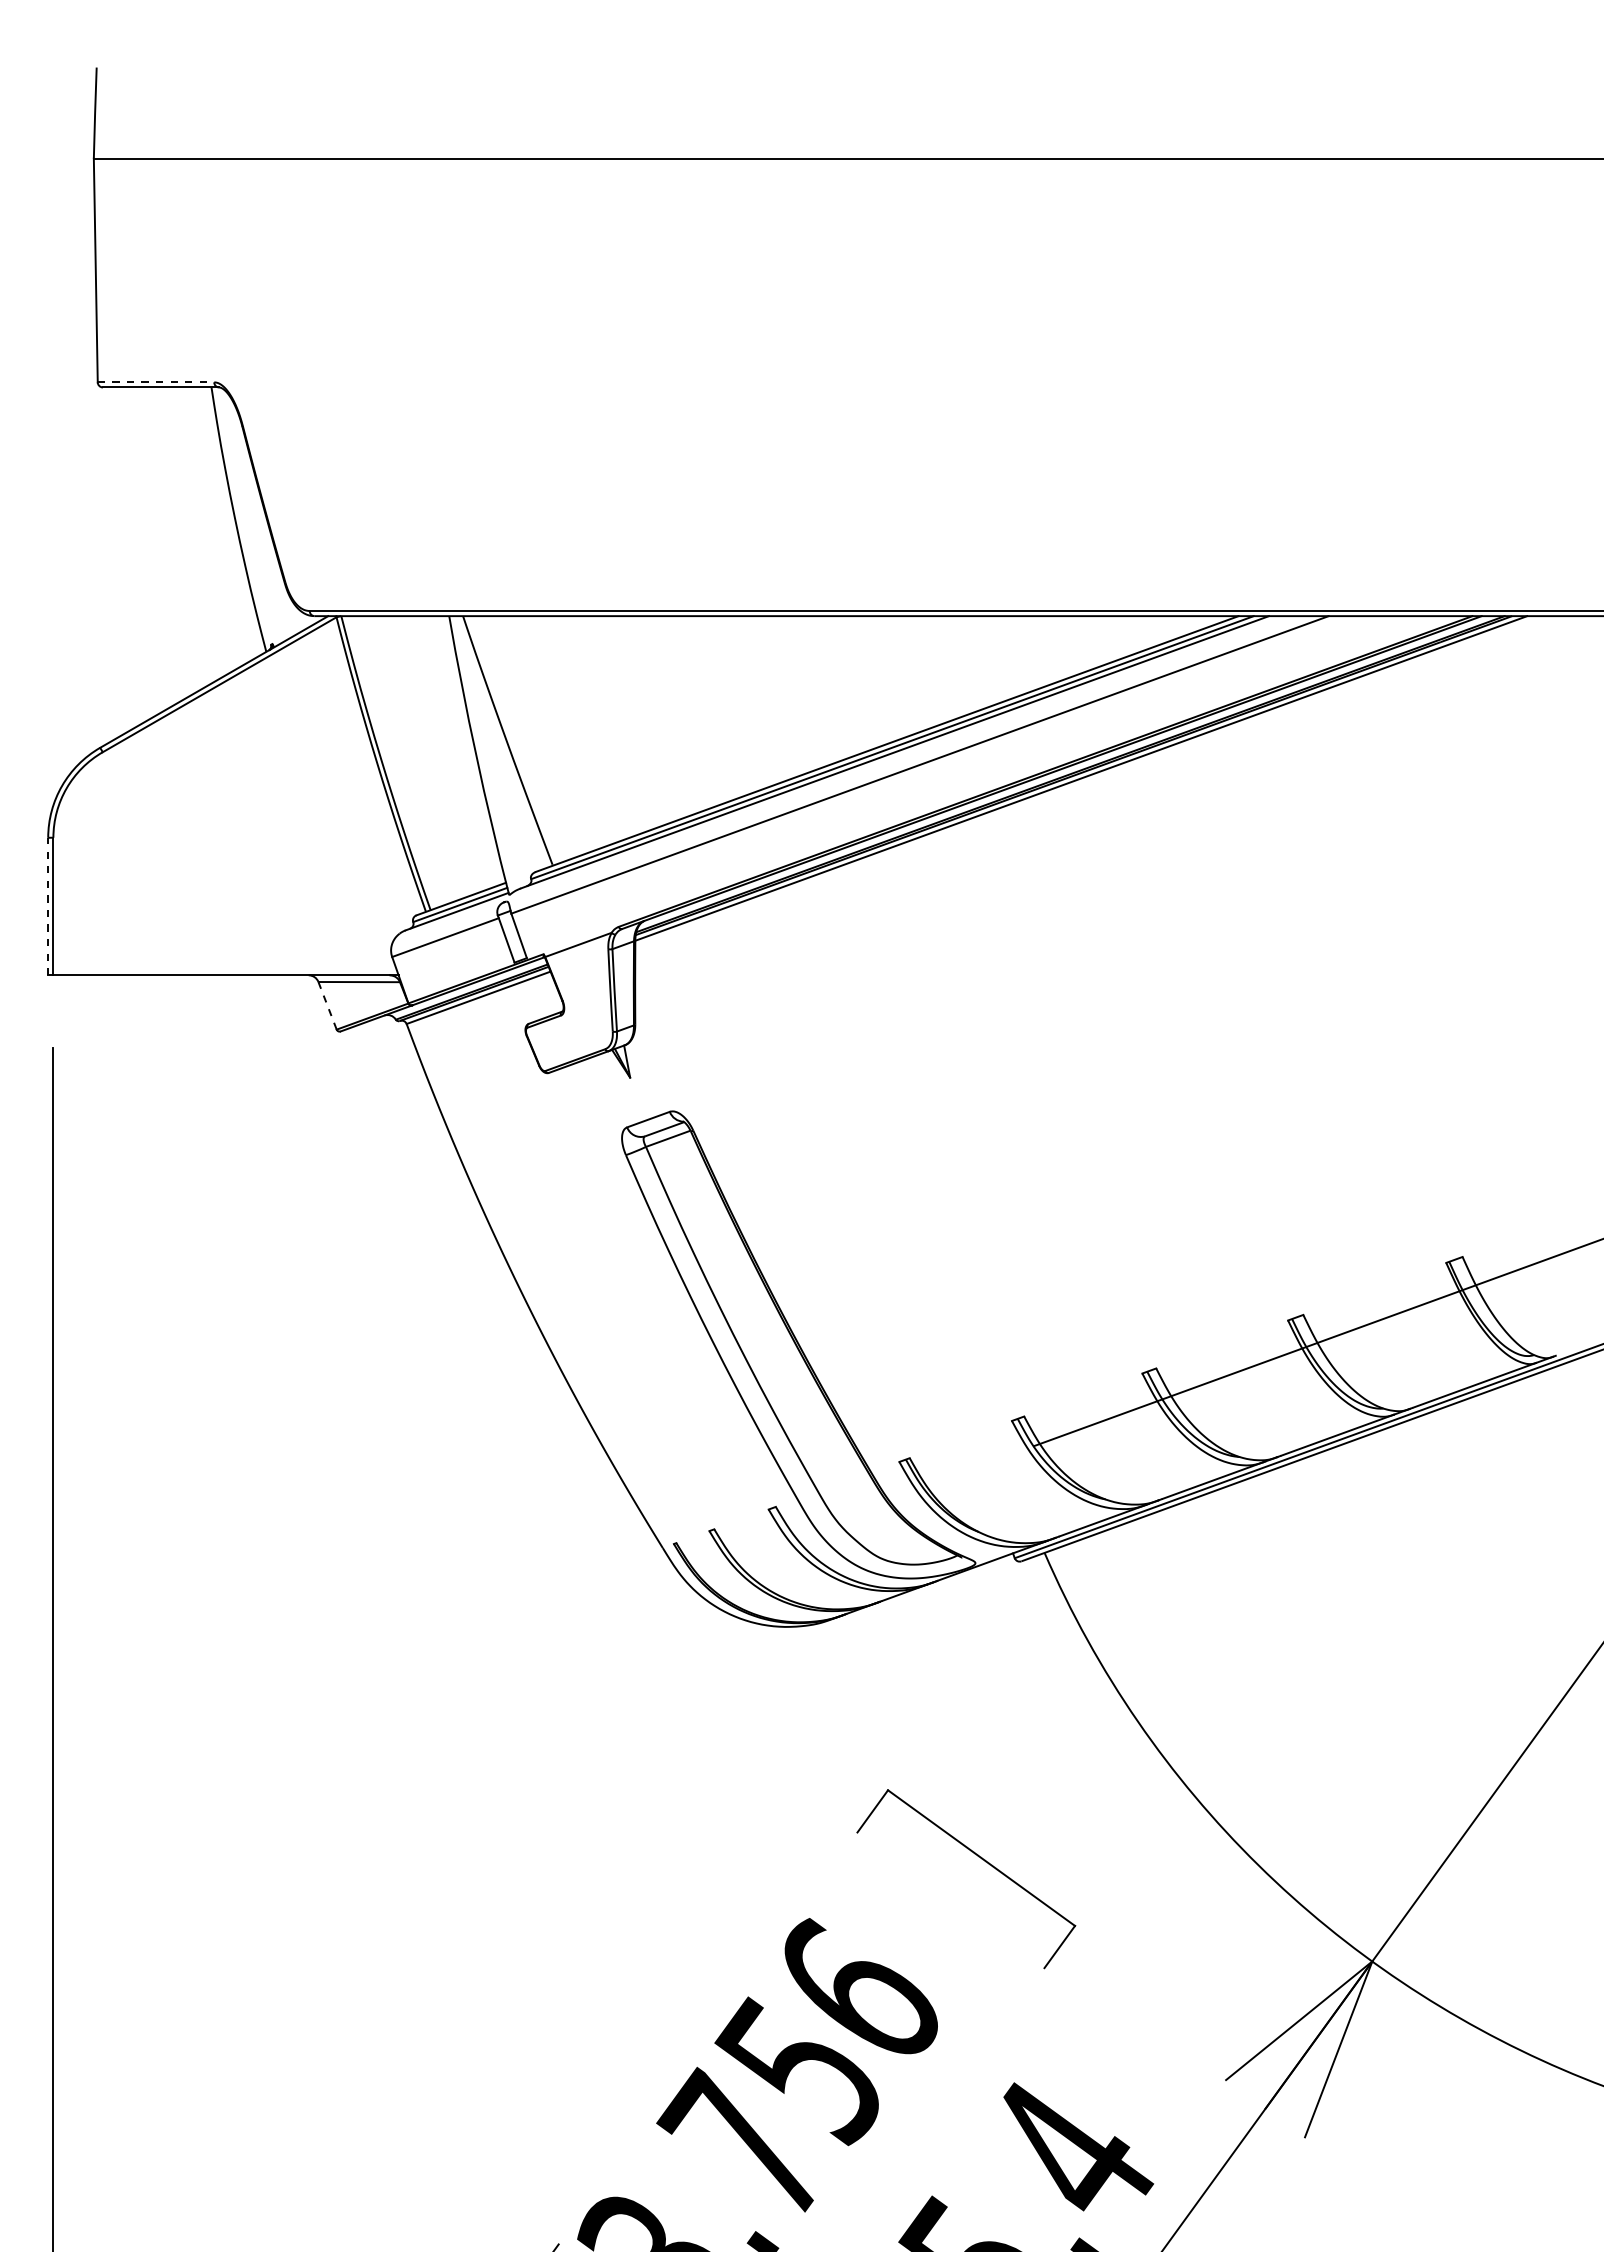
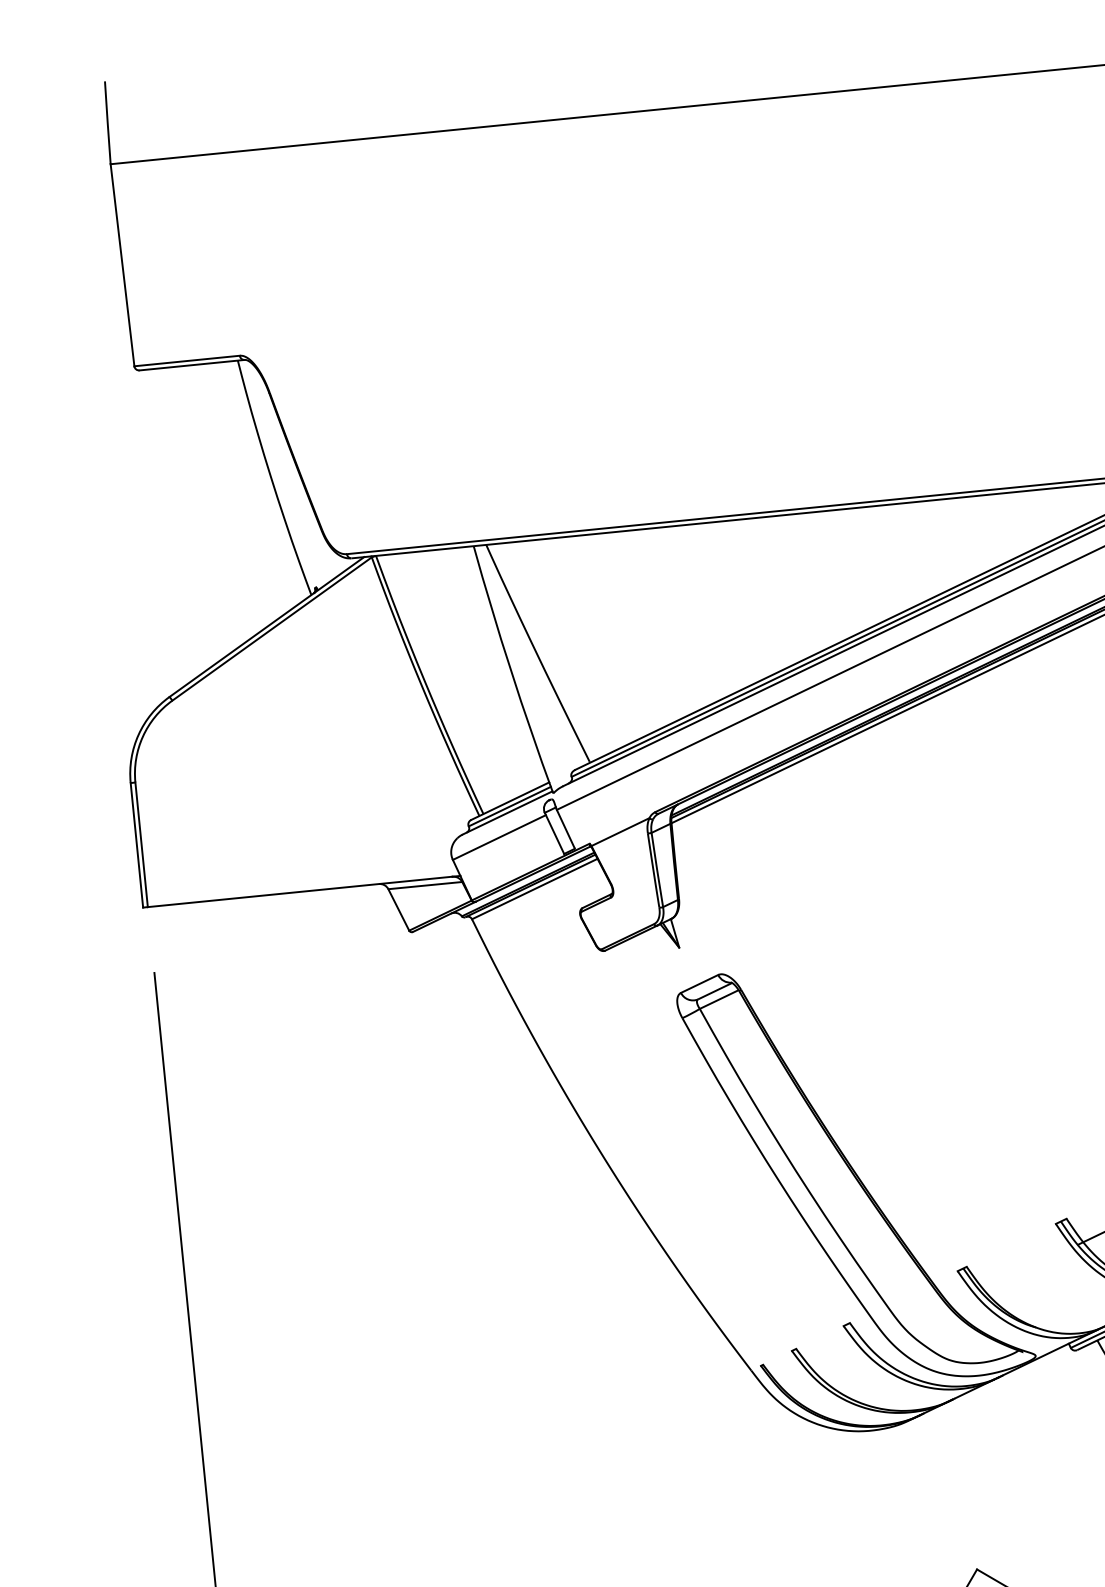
line: (156, 382) -> (187, 361), dashed -> solid
line: (48, 906) -> (137, 845), dashed -> solid
line: (327, 1005) -> (398, 909), dashed -> solid

